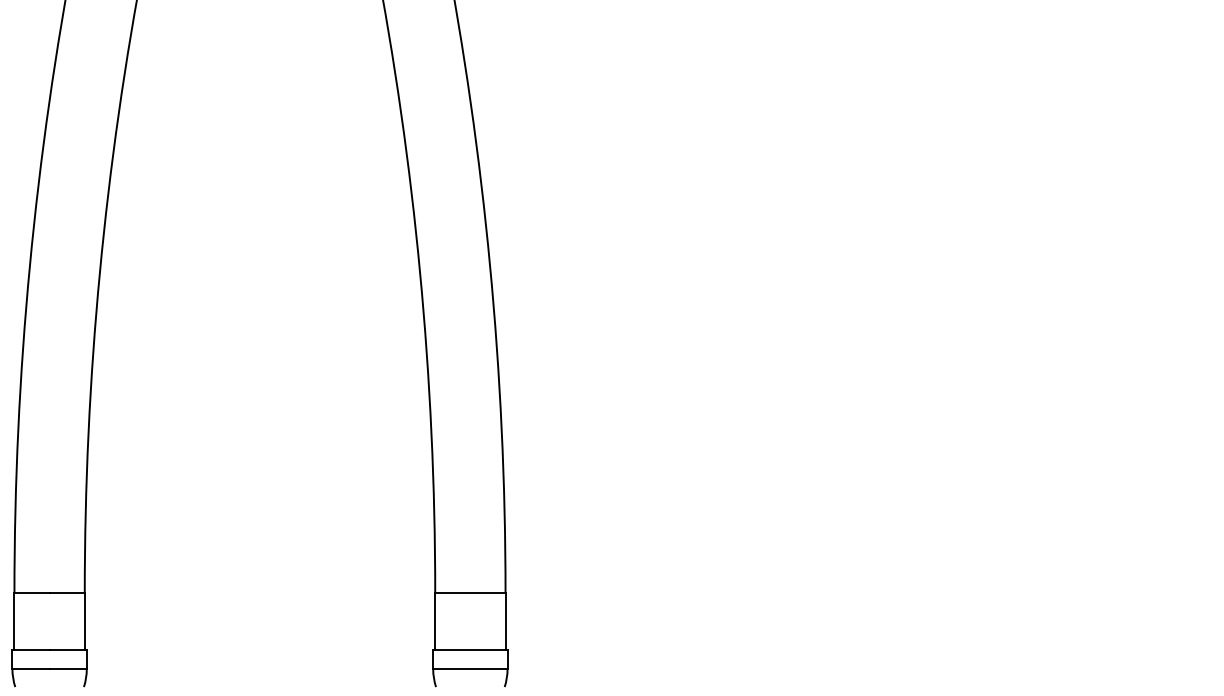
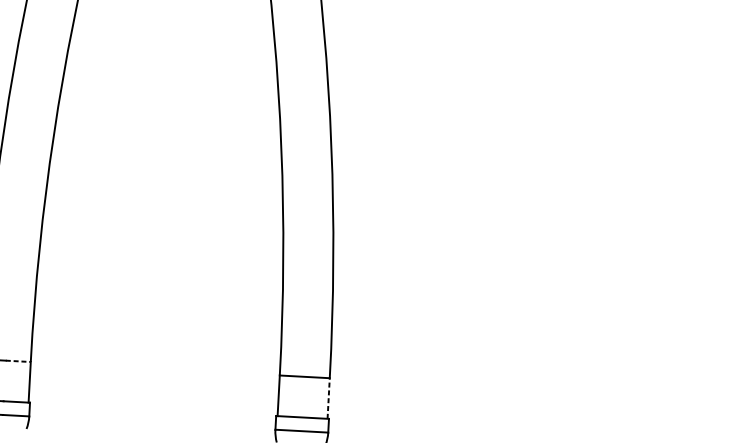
line: (67, 592) -> (18, 361), solid -> dashed
line: (505, 621) -> (328, 398), solid -> dashed

